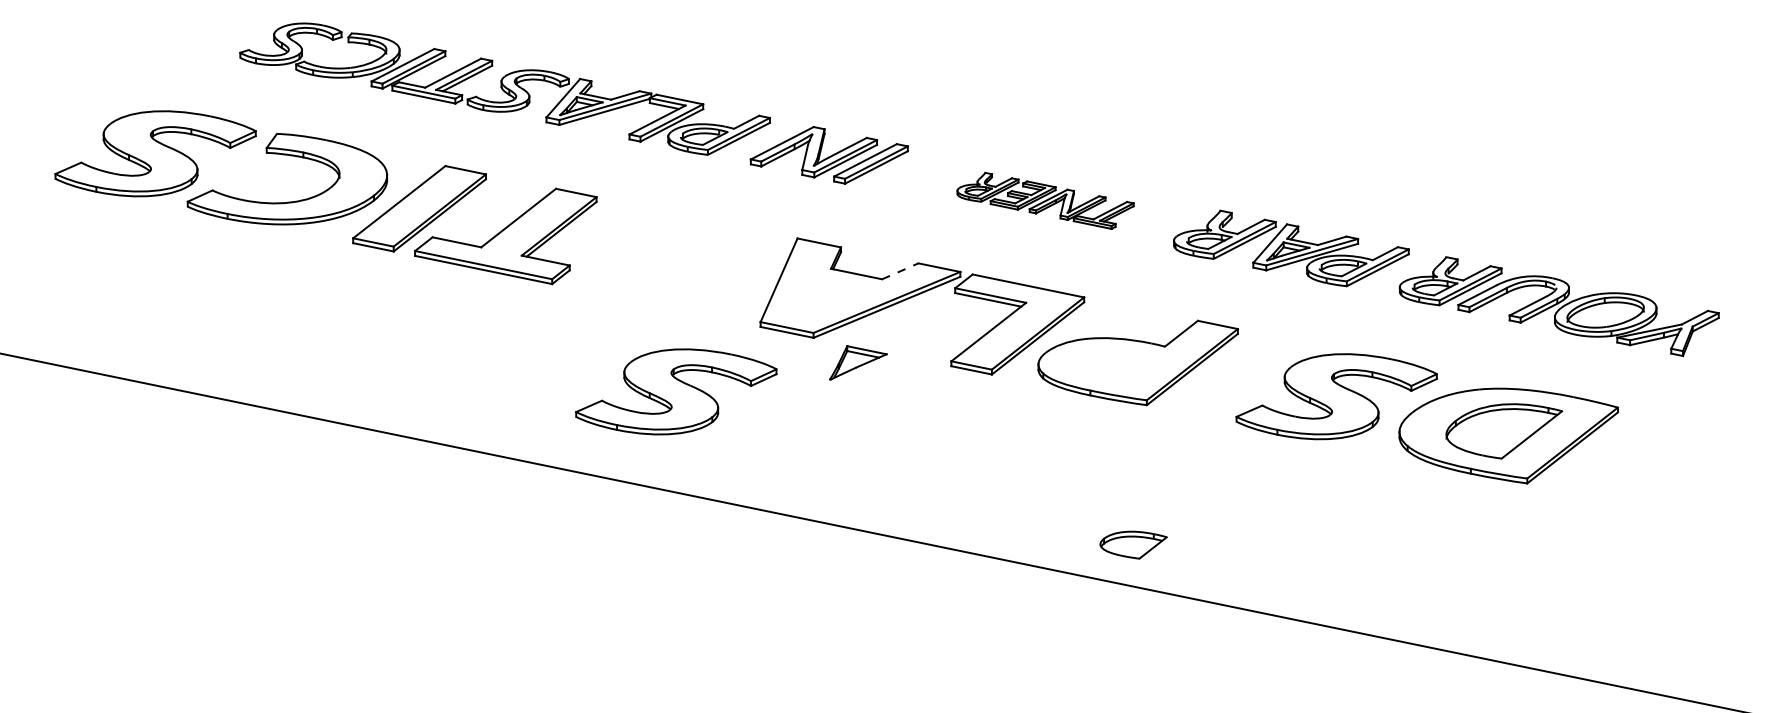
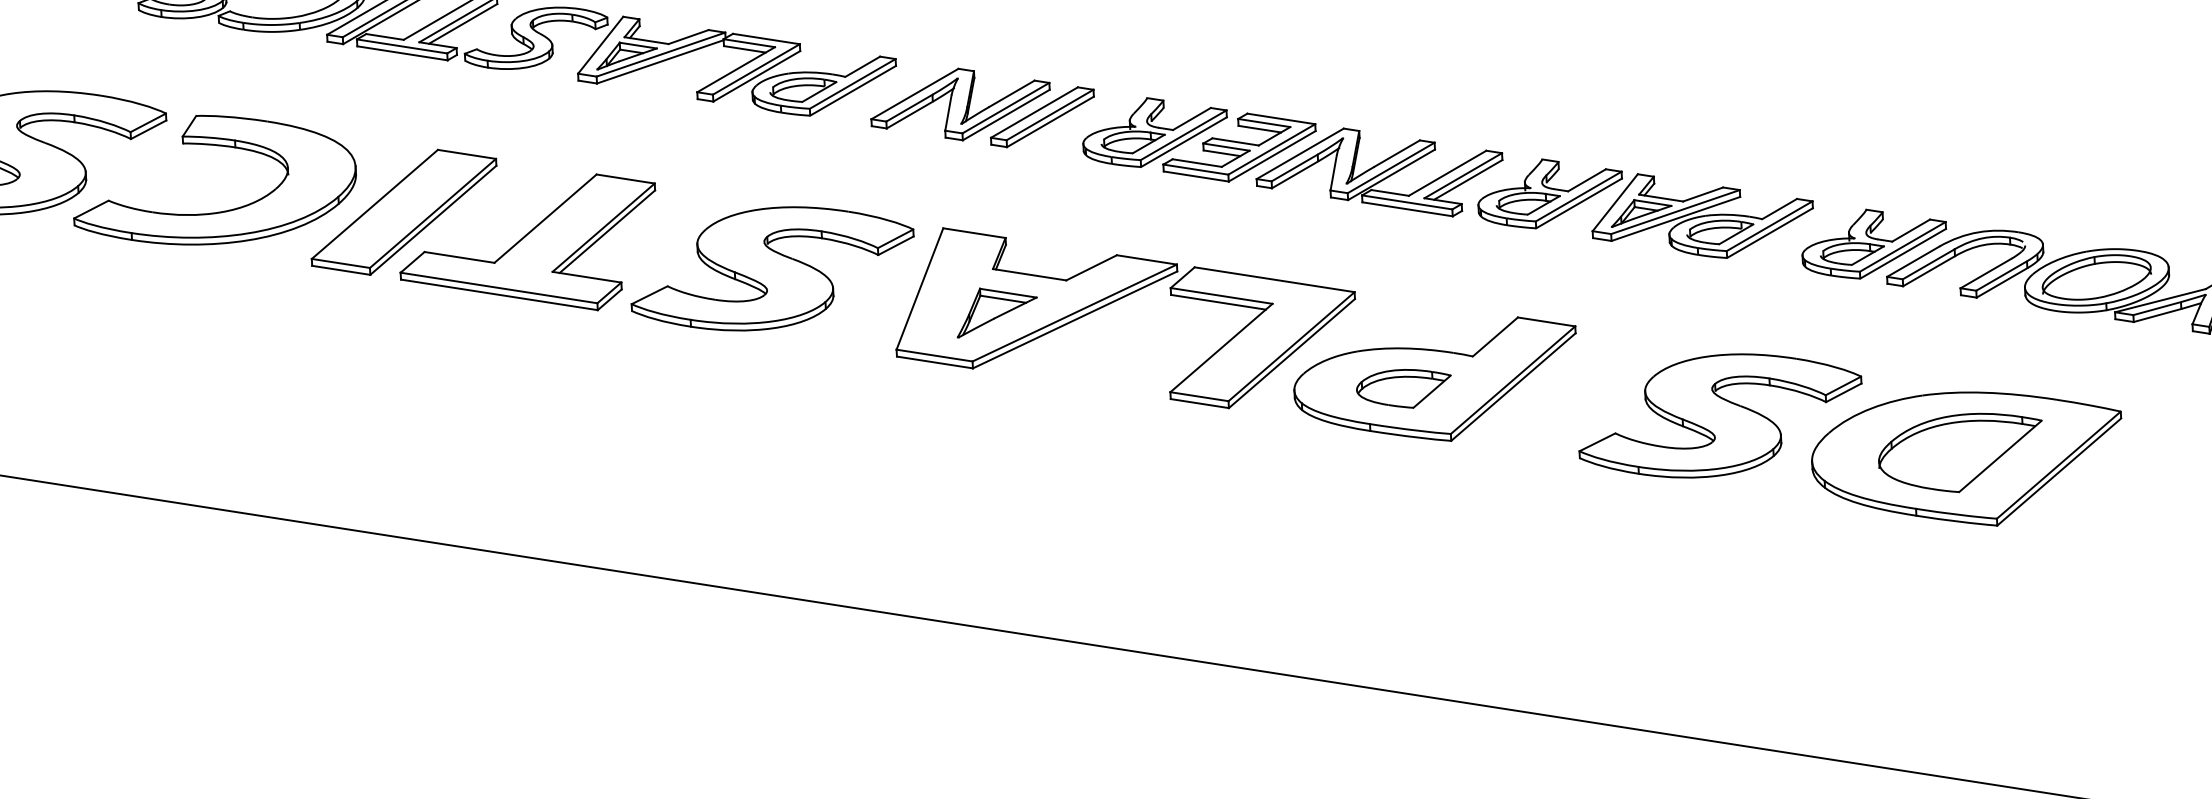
part: (1045, 200) -> (1292, 157), size x1.67
line: (900, 271) -> (1091, 268), dashed -> solid
part: (858, 362) -> (997, 311), moved
part: (676, 391) -> (772, 268), moved
part: (1133, 544) -> (1403, 388), moved

